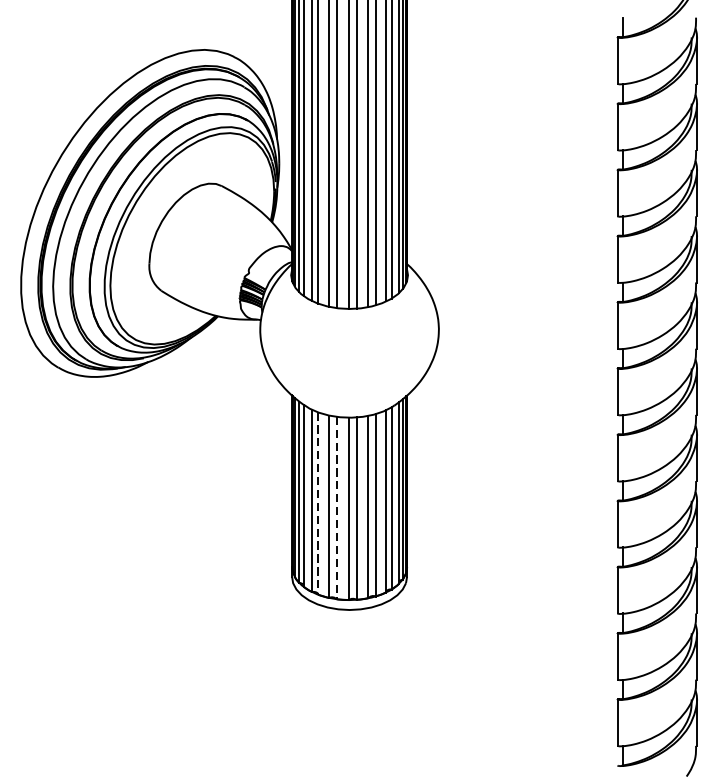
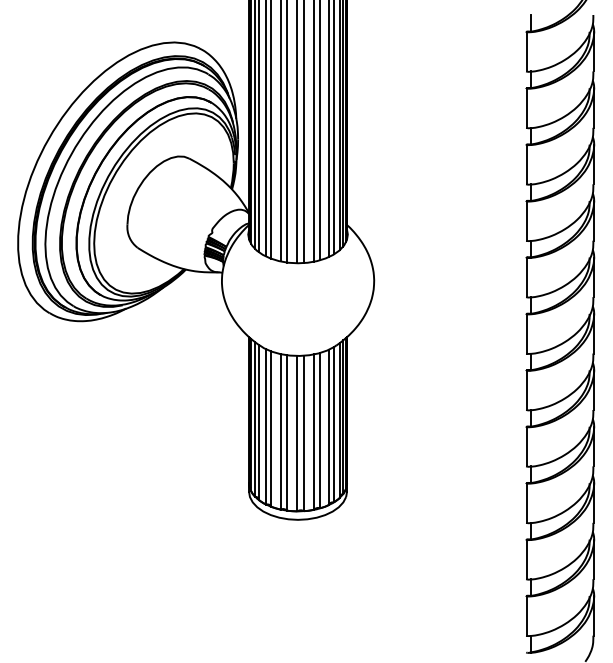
line: (318, 503) -> (271, 429), dashed -> solid
line: (337, 507) -> (287, 432), dashed -> solid

